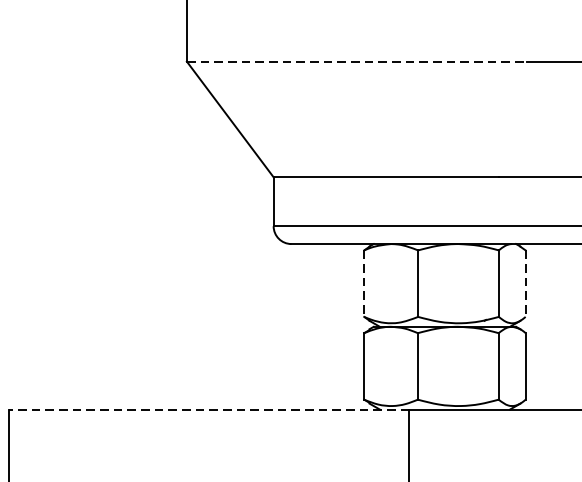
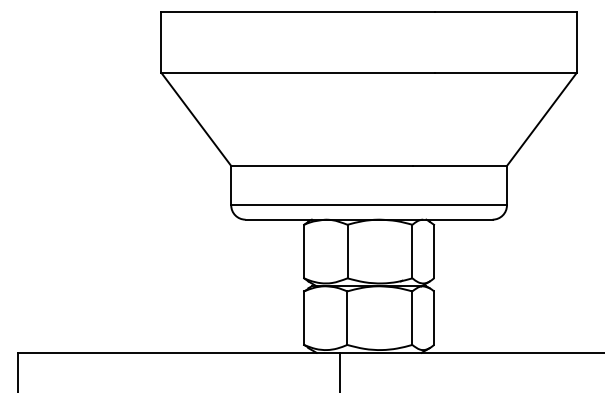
line: (357, 61) -> (298, 72), dashed -> solid
line: (364, 283) -> (304, 251), dashed -> solid
line: (526, 283) -> (434, 251), dashed -> solid
line: (208, 409) -> (178, 352), dashed -> solid

